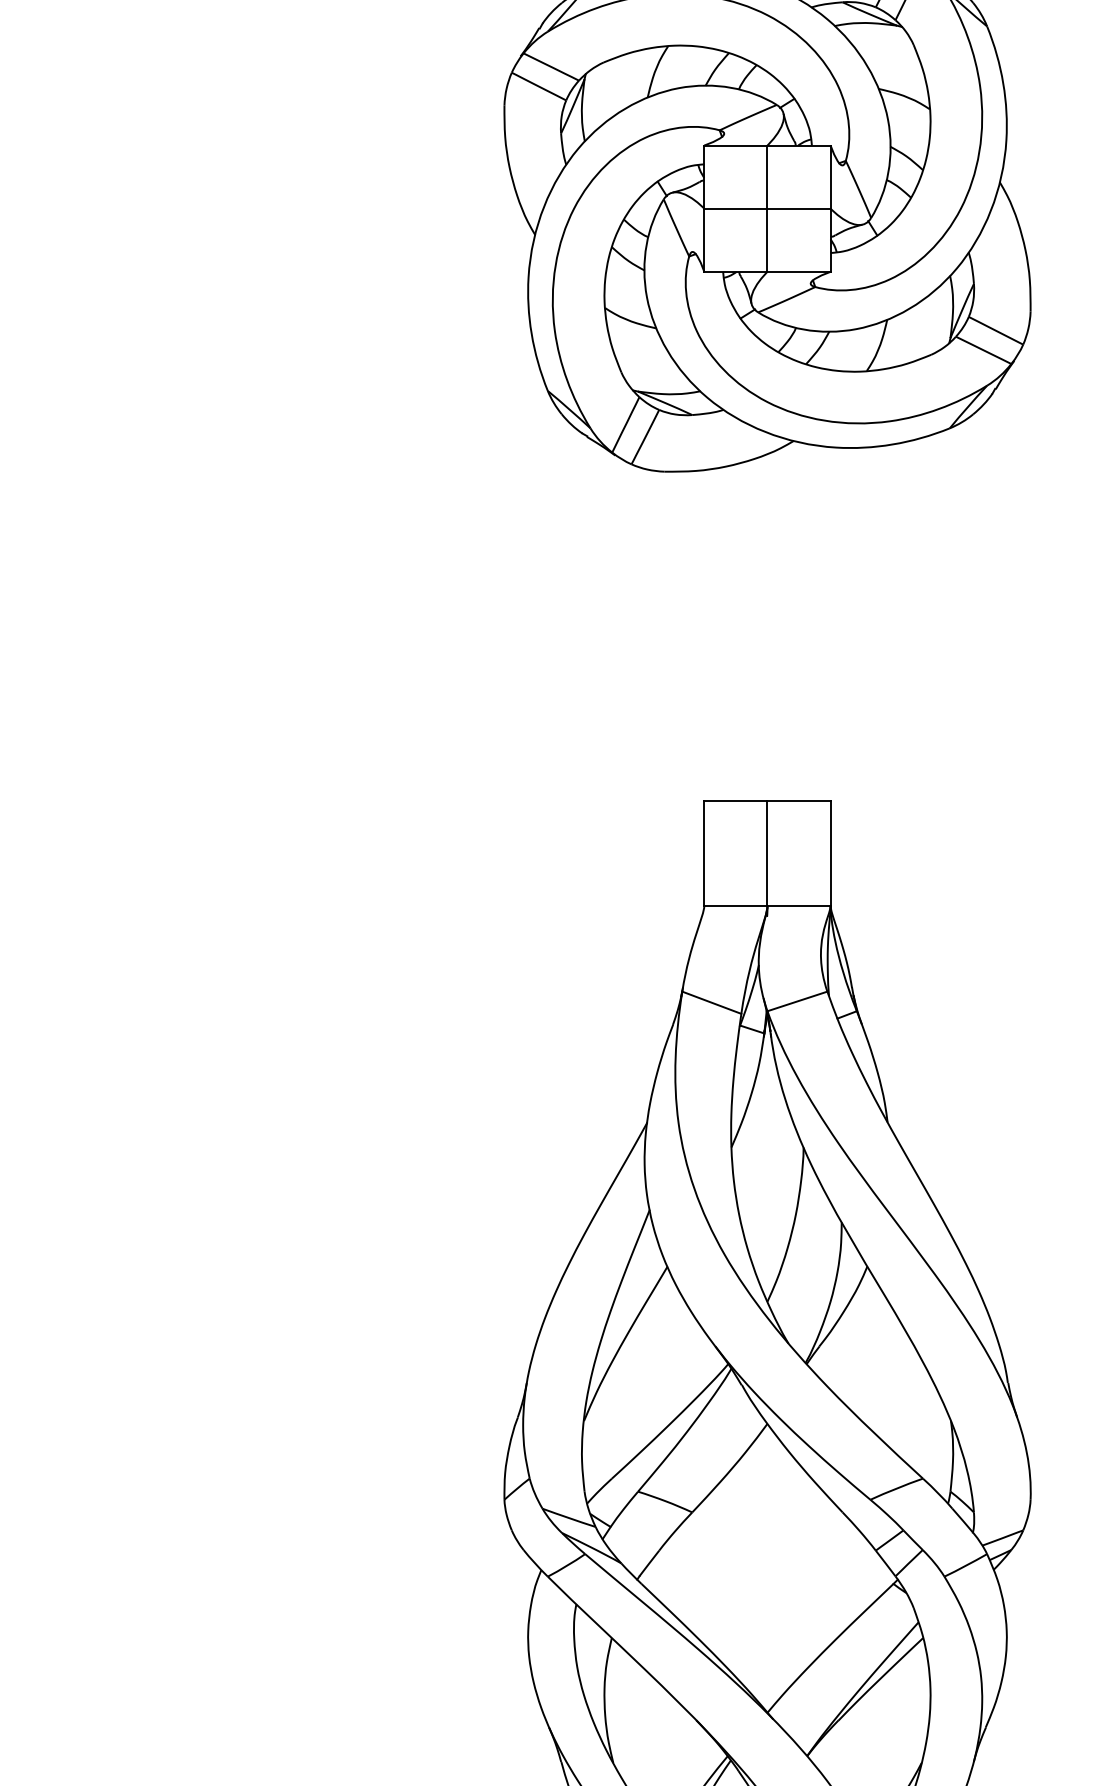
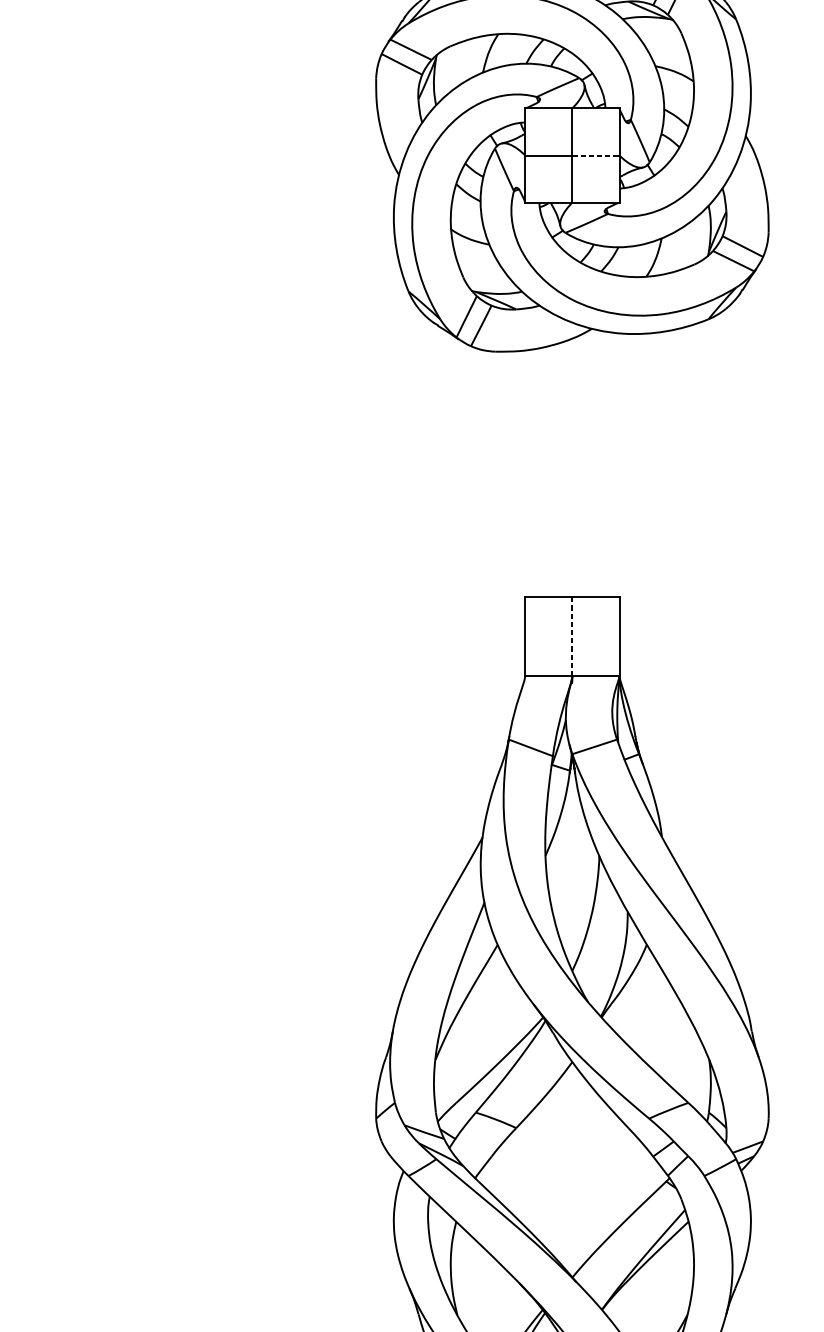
line: (799, 208) -> (596, 155), solid -> dashed
line: (767, 853) -> (572, 636), solid -> dashed

